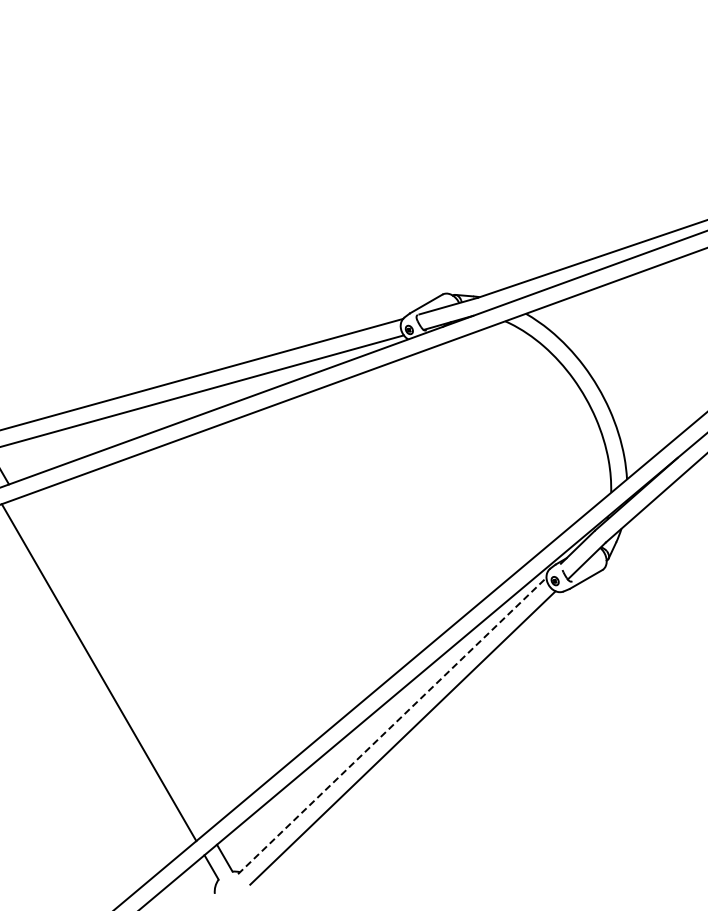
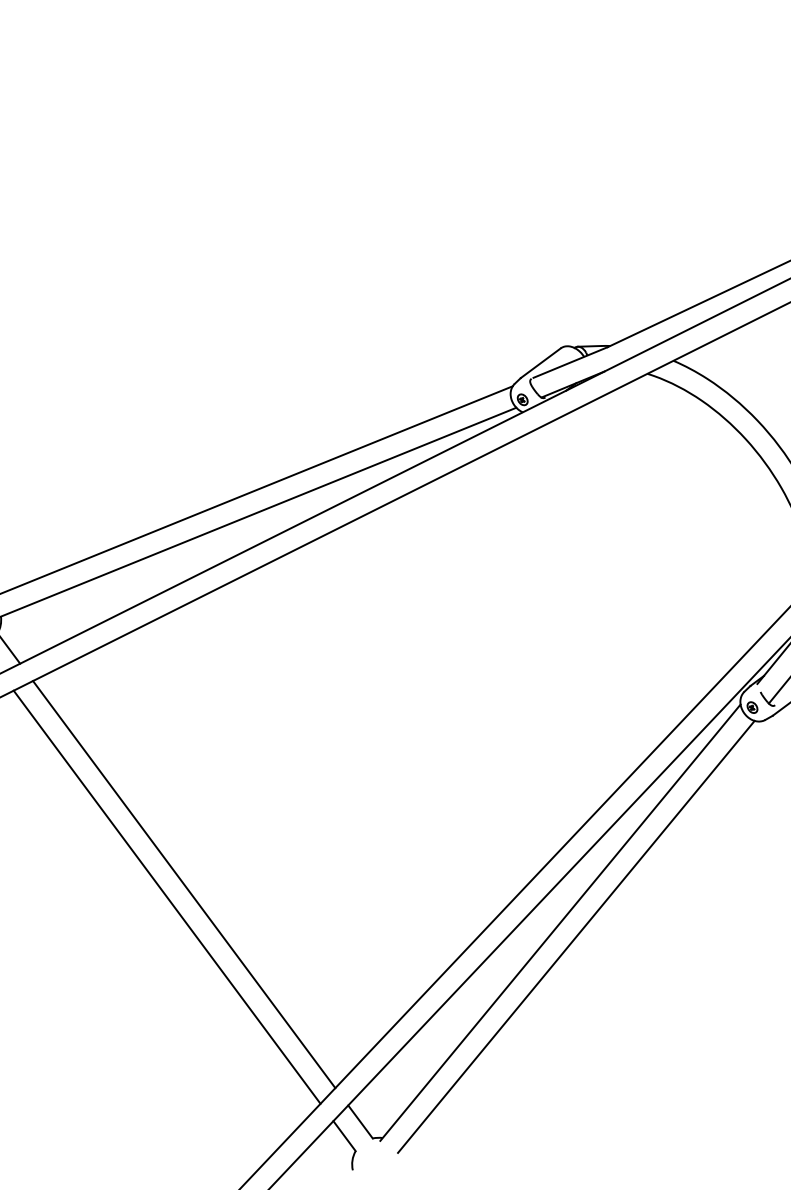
line: (112, 664) -> (183, 884), added
line: (392, 725) -> (560, 922), dashed -> solid

